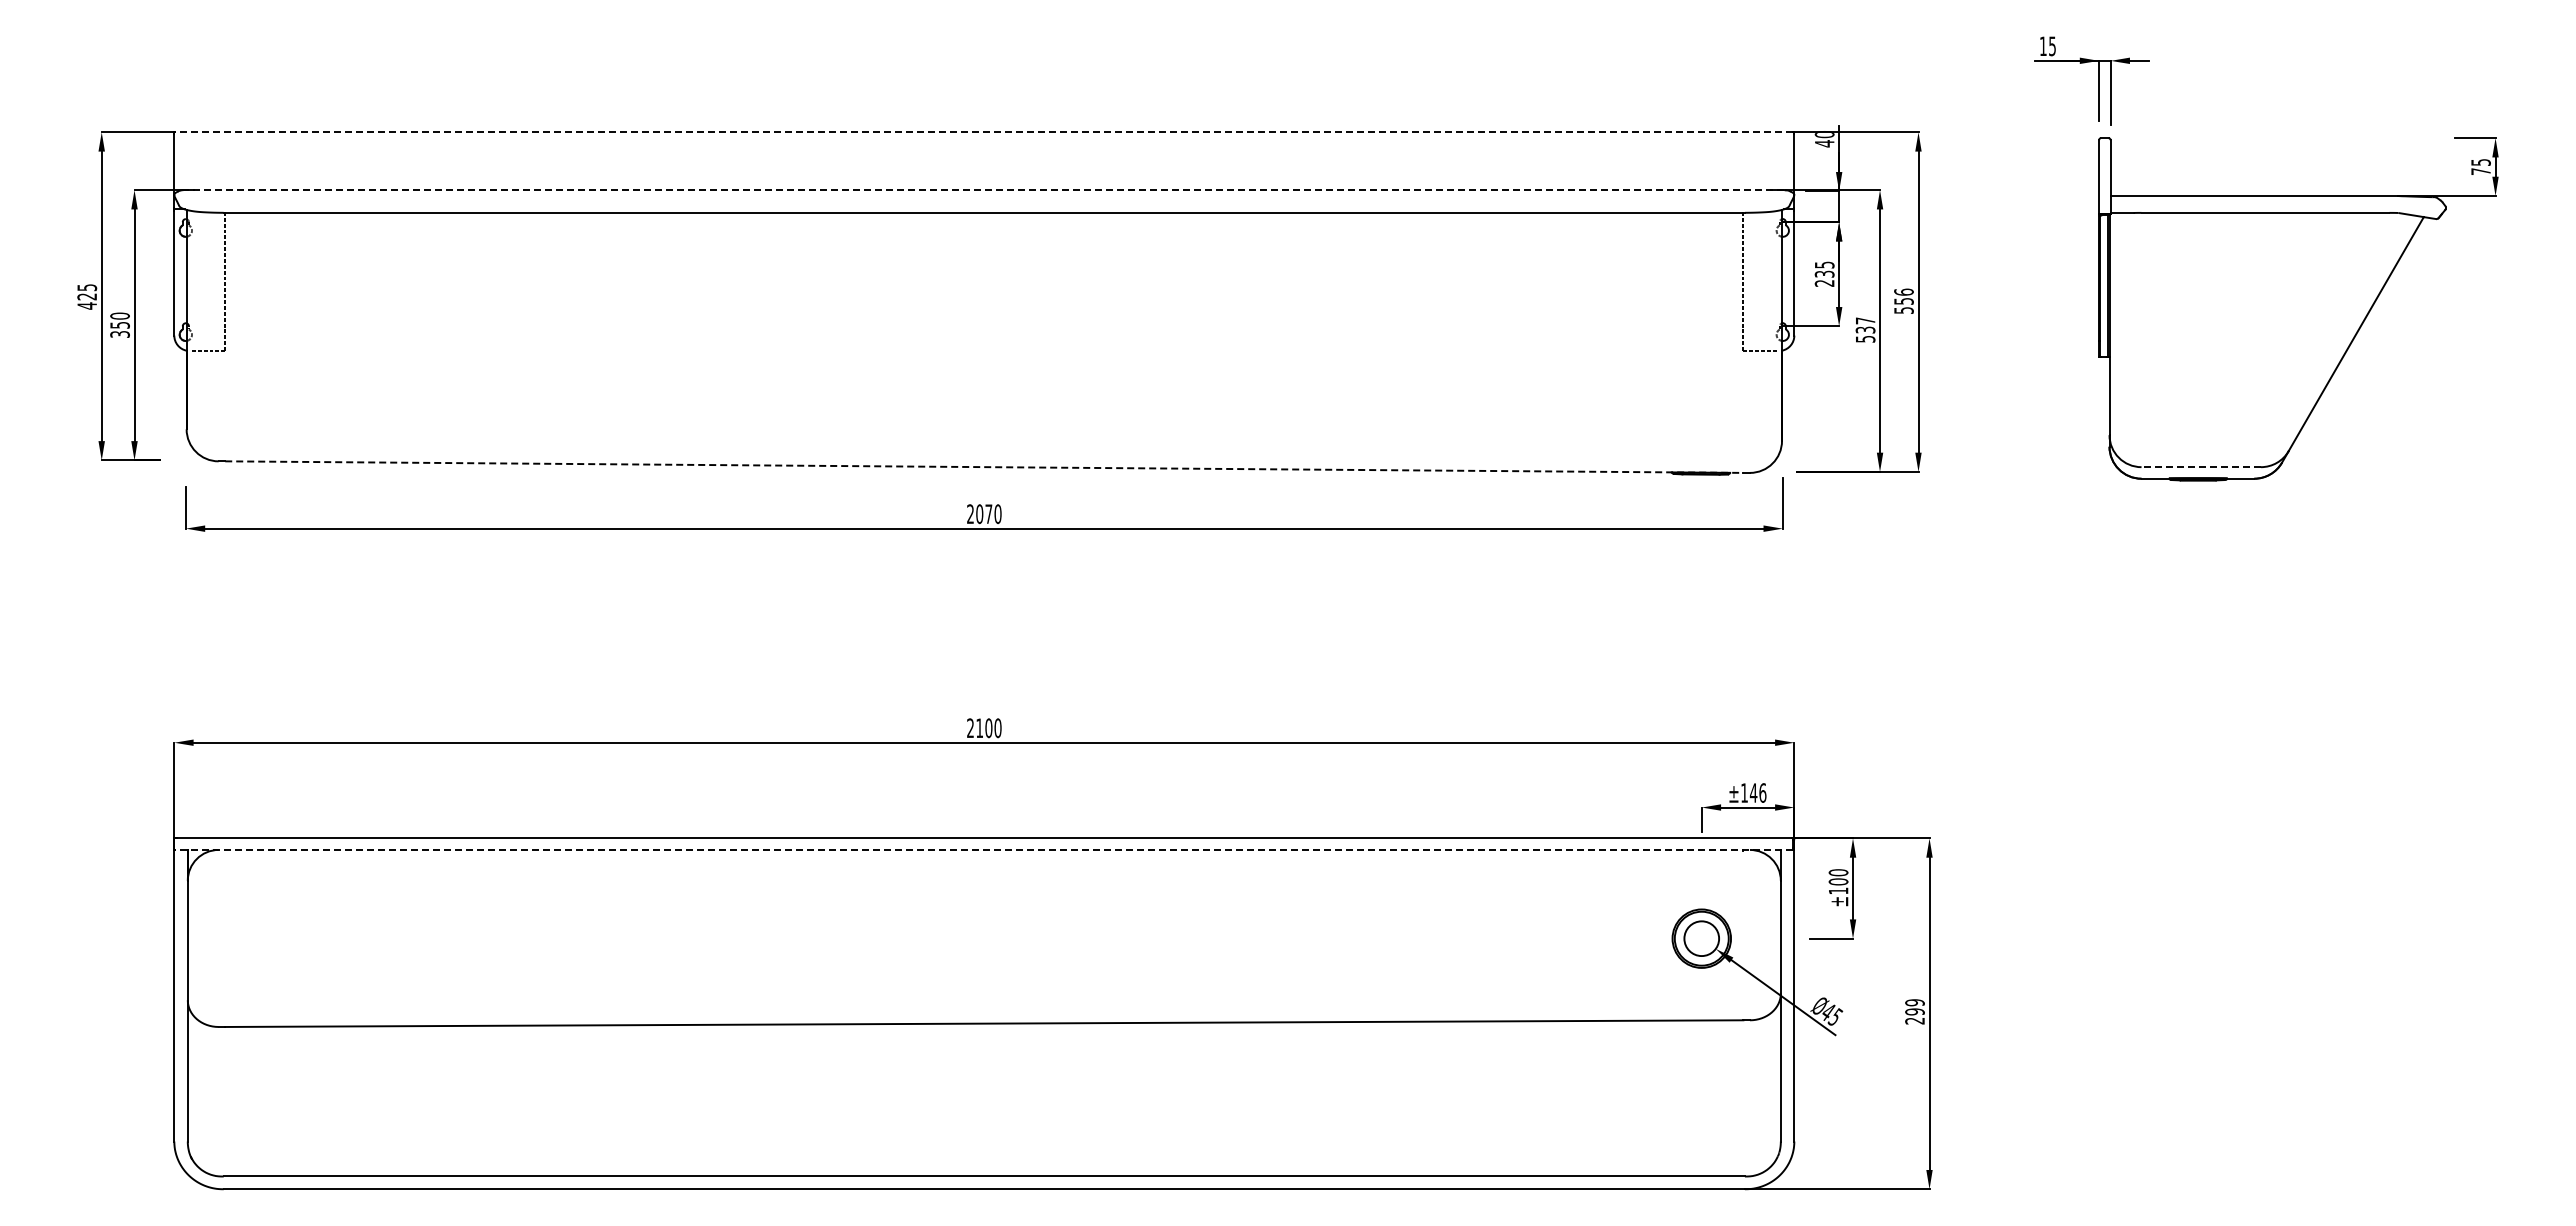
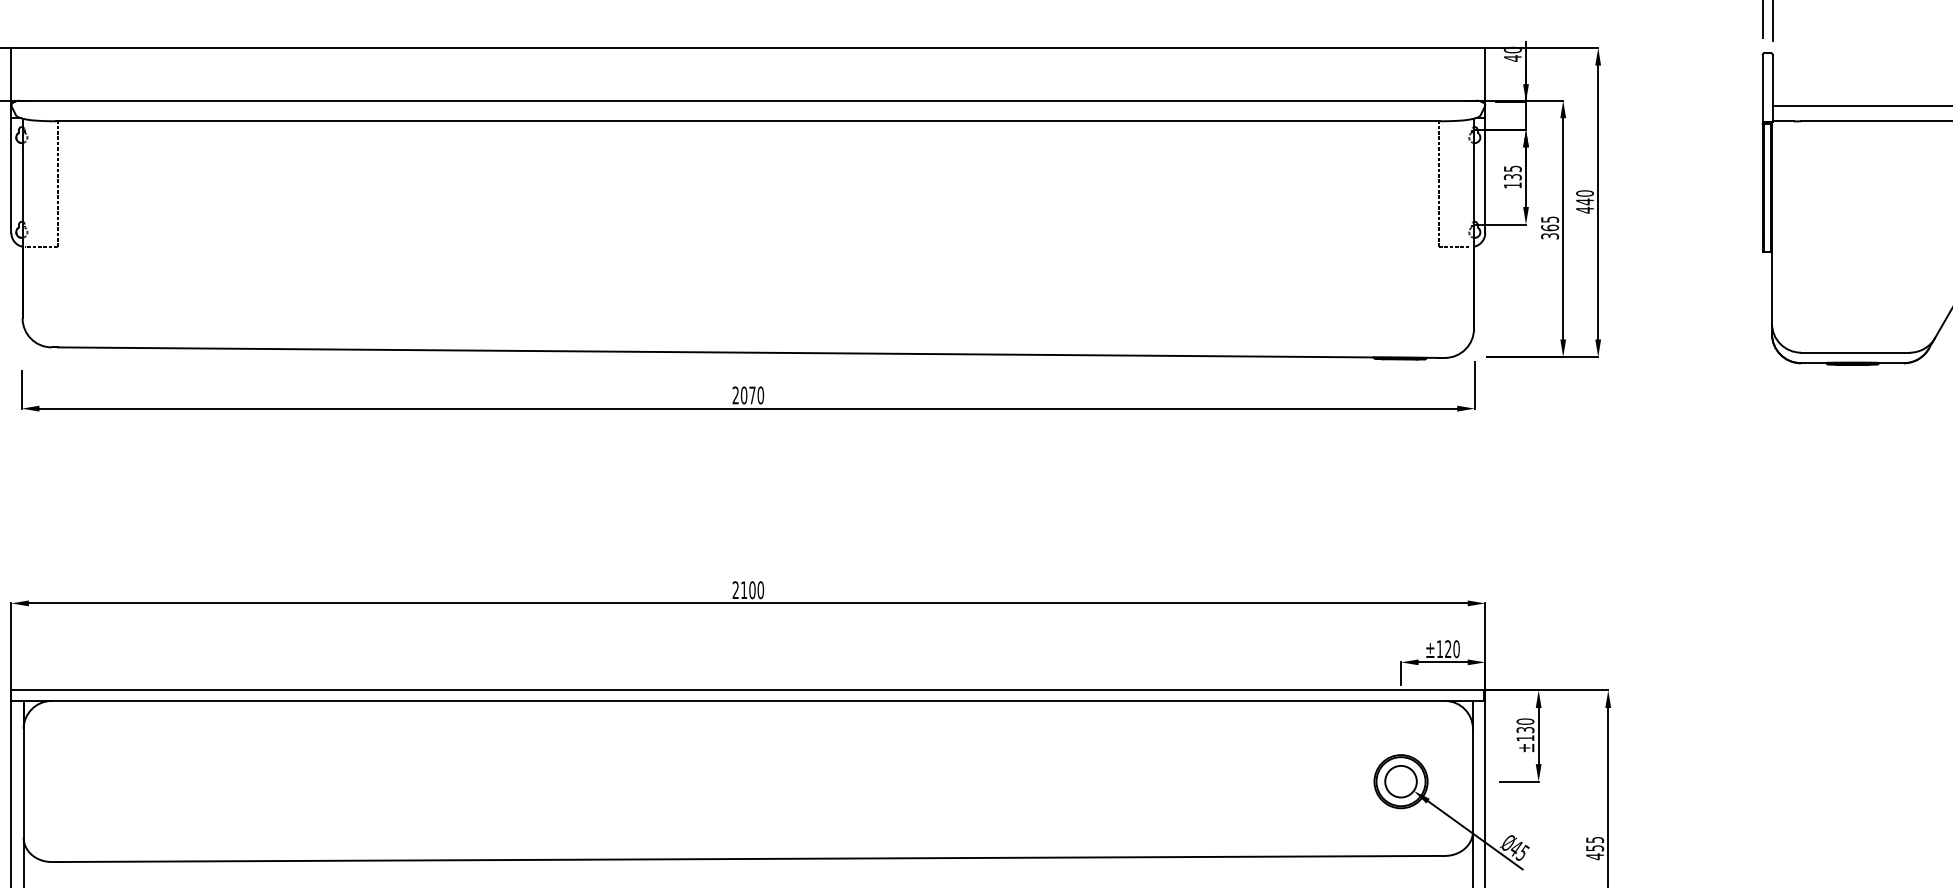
line: (983, 132) -> (747, 48), dashed -> solid
line: (985, 190) -> (749, 100), dashed -> solid
text: (1824, 283) -> (1512, 185), 235 -> 135
text: (1903, 301) -> (1584, 201), 556 -> 440
text: (1865, 329) -> (1550, 227), 537 -> 365
line: (984, 467) -> (748, 353), dashed -> solid
line: (2201, 467) -> (1855, 353), dashed -> solid
text: (1757, 792) -> (1451, 648), ±146 -> ±120
line: (983, 849) -> (747, 700), dashed -> solid
text: (1838, 881) -> (1525, 729), ±100 -> ±130
text: (1914, 1011) -> (1594, 847), 299 -> 455

